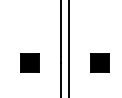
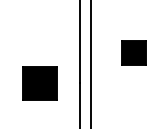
part: (29, 62) -> (38, 82), size x1.4
part: (99, 62) -> (133, 52), moved

